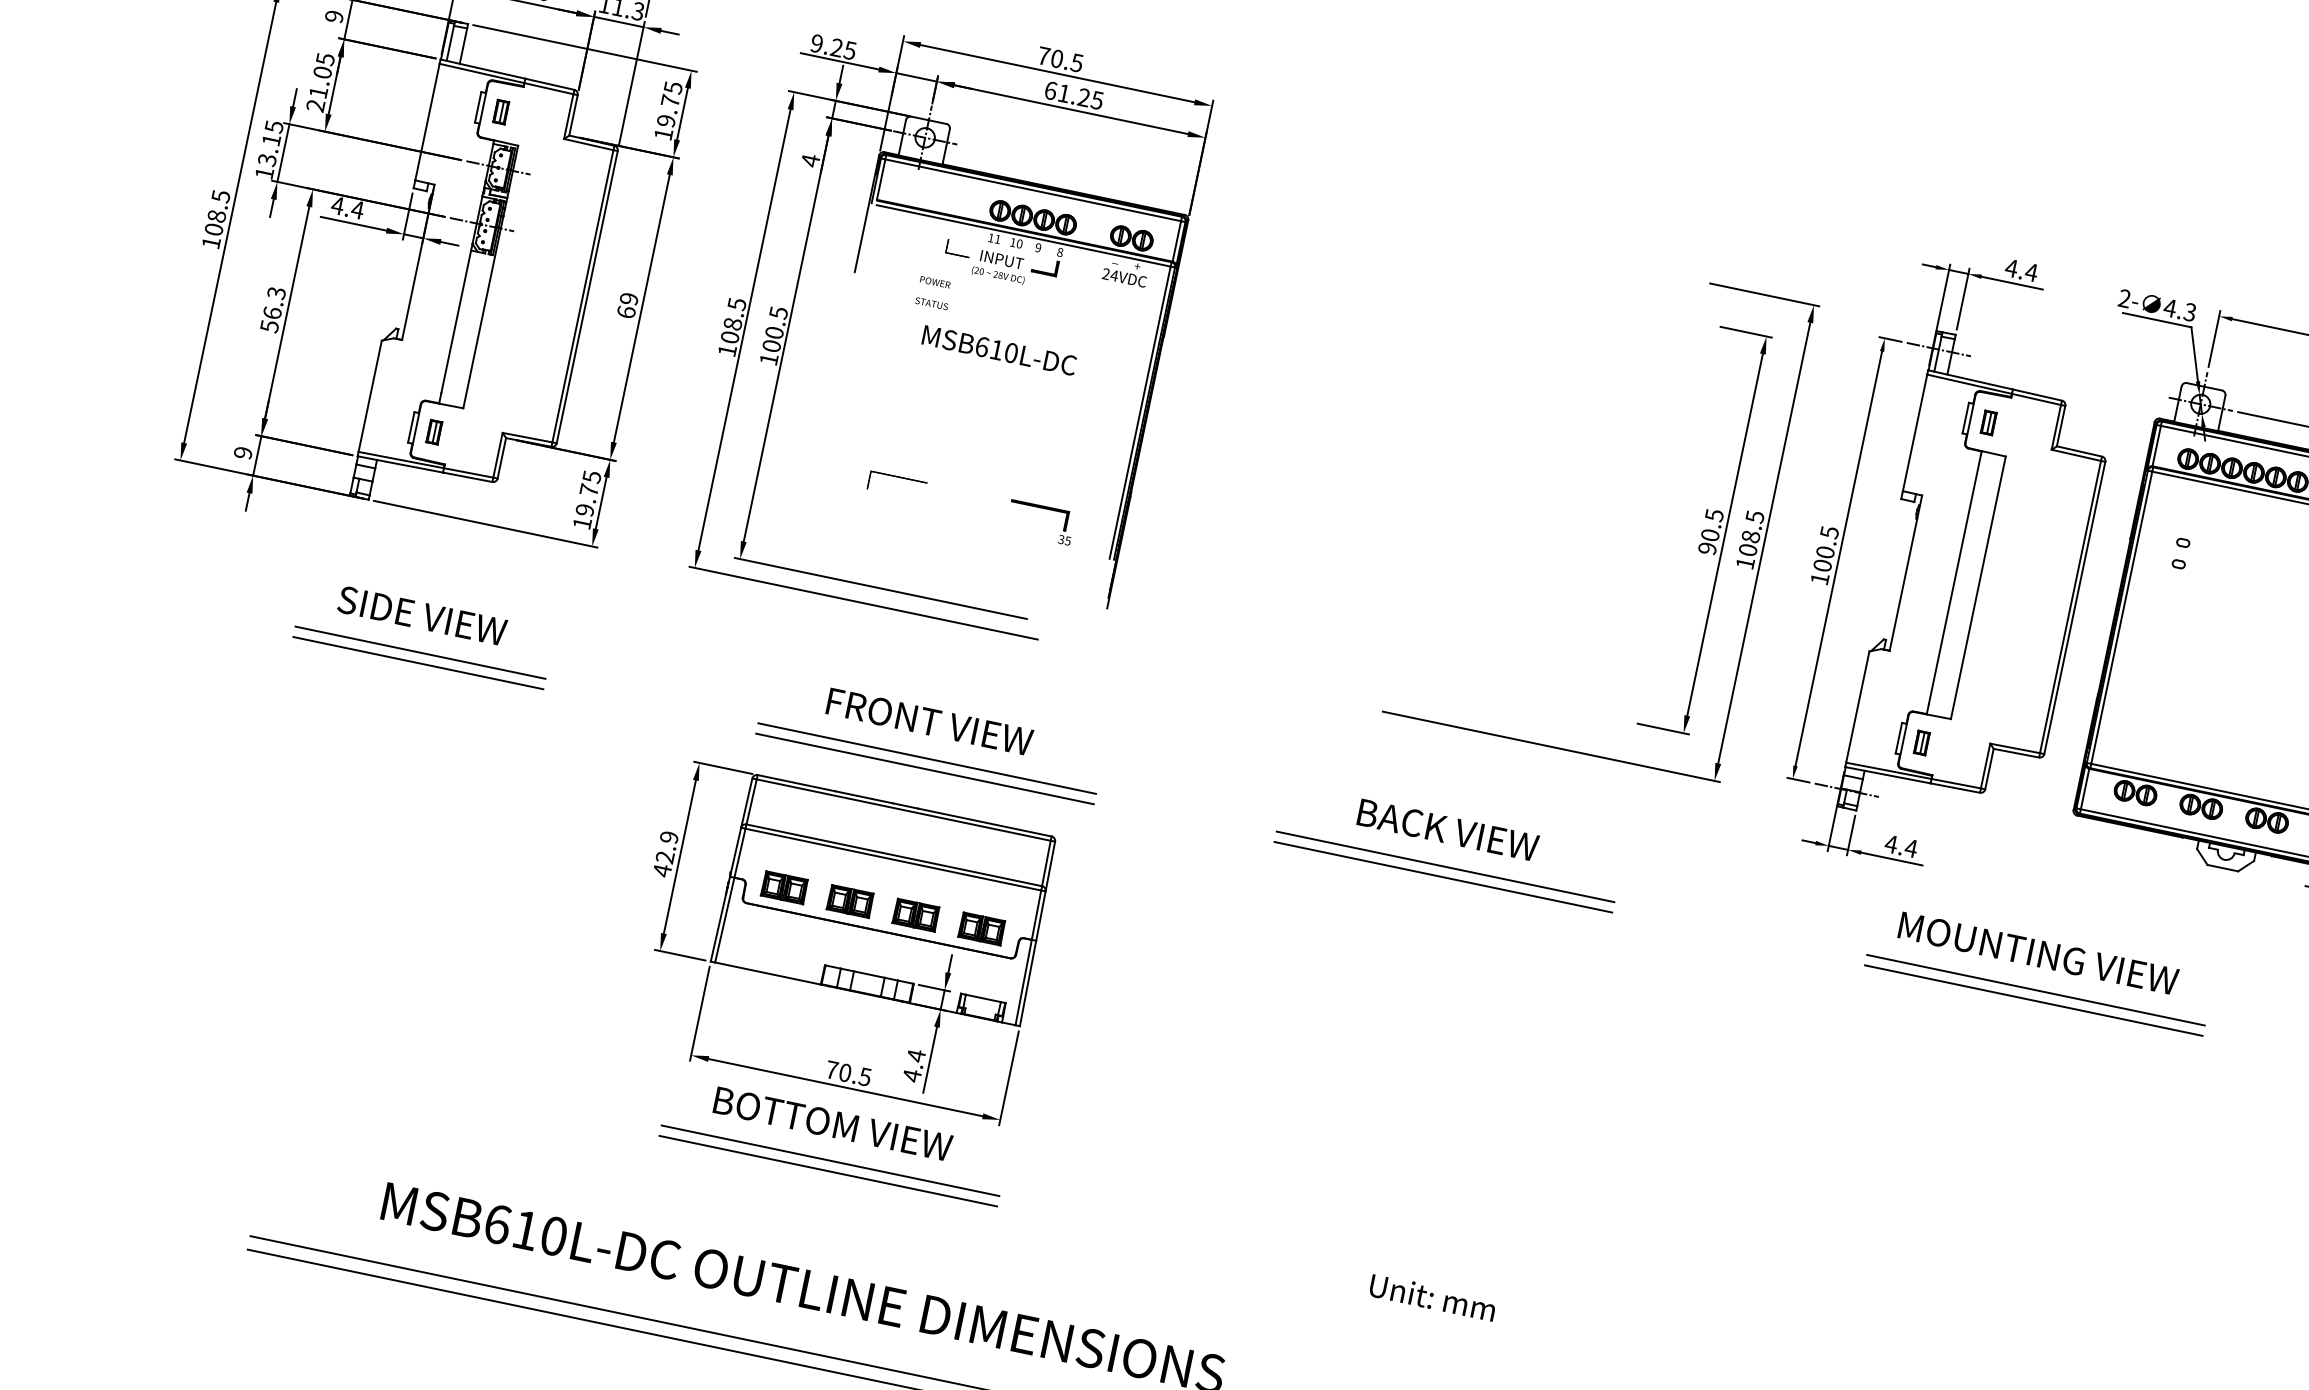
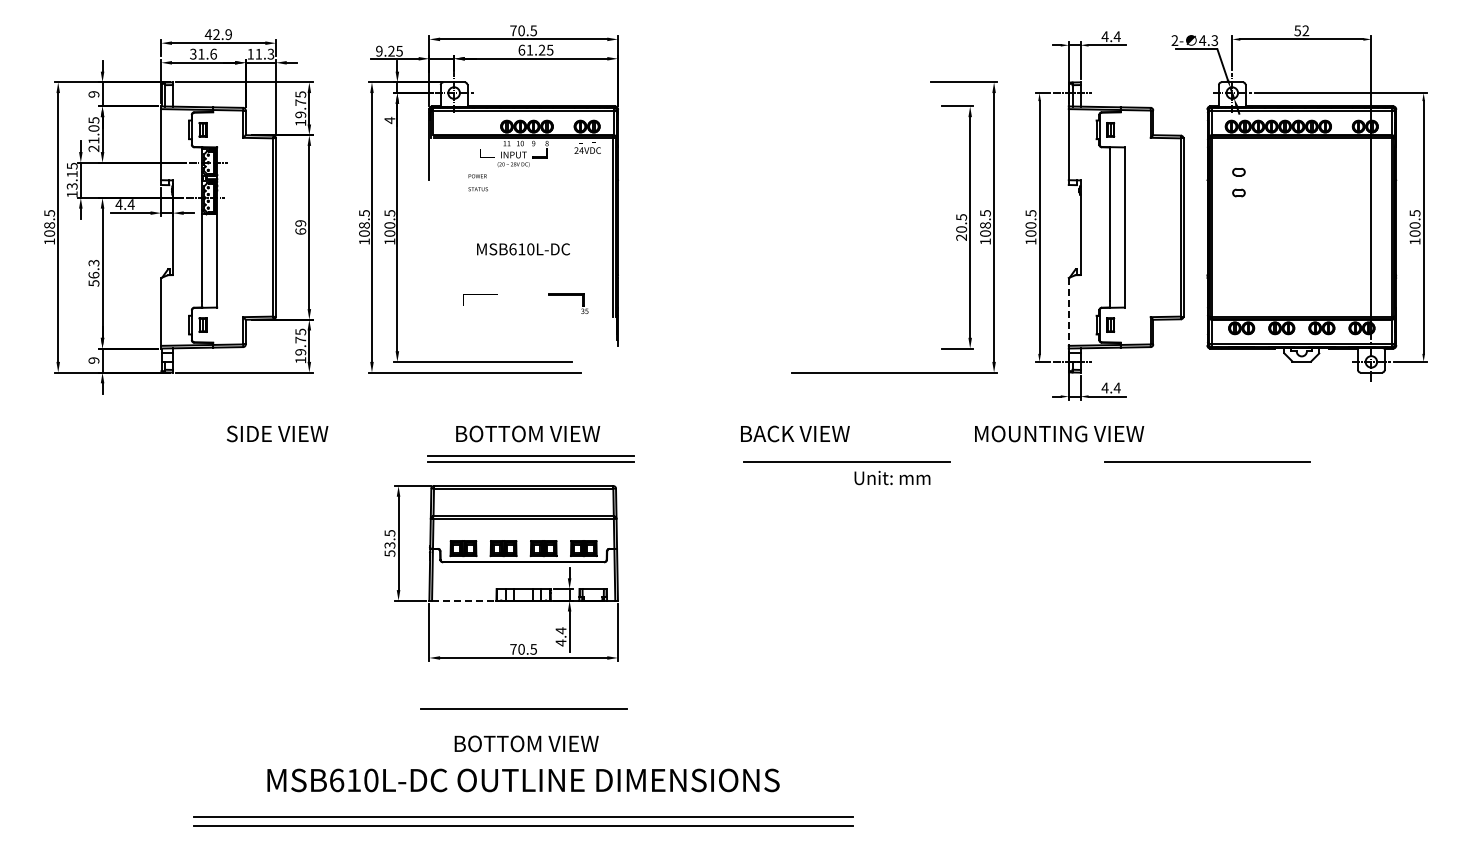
text: (999, 350) -> (523, 249), moved
text: (1709, 548) -> (962, 237), 90.5 -> 20.5
part: (2180, 553) -> (1238, 182), size x1.6
text: (422, 615) -> (277, 433), moved
line: (419, 652) -> (221, 455), removed
line: (417, 663) -> (221, 462), removed
line: (1857, 706) -> (1068, 311), solid -> dashed
text: (930, 721) -> (528, 433), FRONT VIEW -> BOTTOM VIEW
text: (1448, 829) -> (795, 433), moved
text: (665, 854) -> (389, 543), 42.9 -> 53.5
line: (1445, 866) -> (847, 455), removed
text: (2038, 952) -> (1059, 433), moved
line: (768, 973) -> (464, 600), solid -> dashed
line: (2036, 989) -> (1207, 455), removed
text: (832, 1123) -> (526, 743), moved
line: (830, 1160) -> (523, 702), removed
text: (1433, 1296) -> (892, 477), moved

